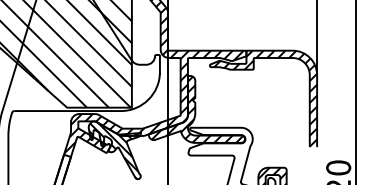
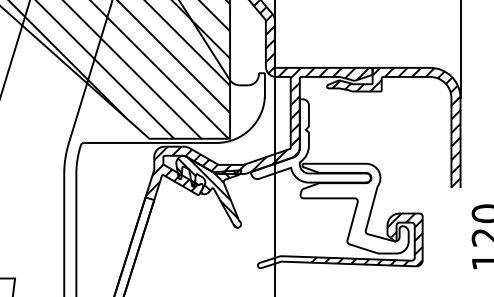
hatch: (197, 109) -> (311, 141), removed

